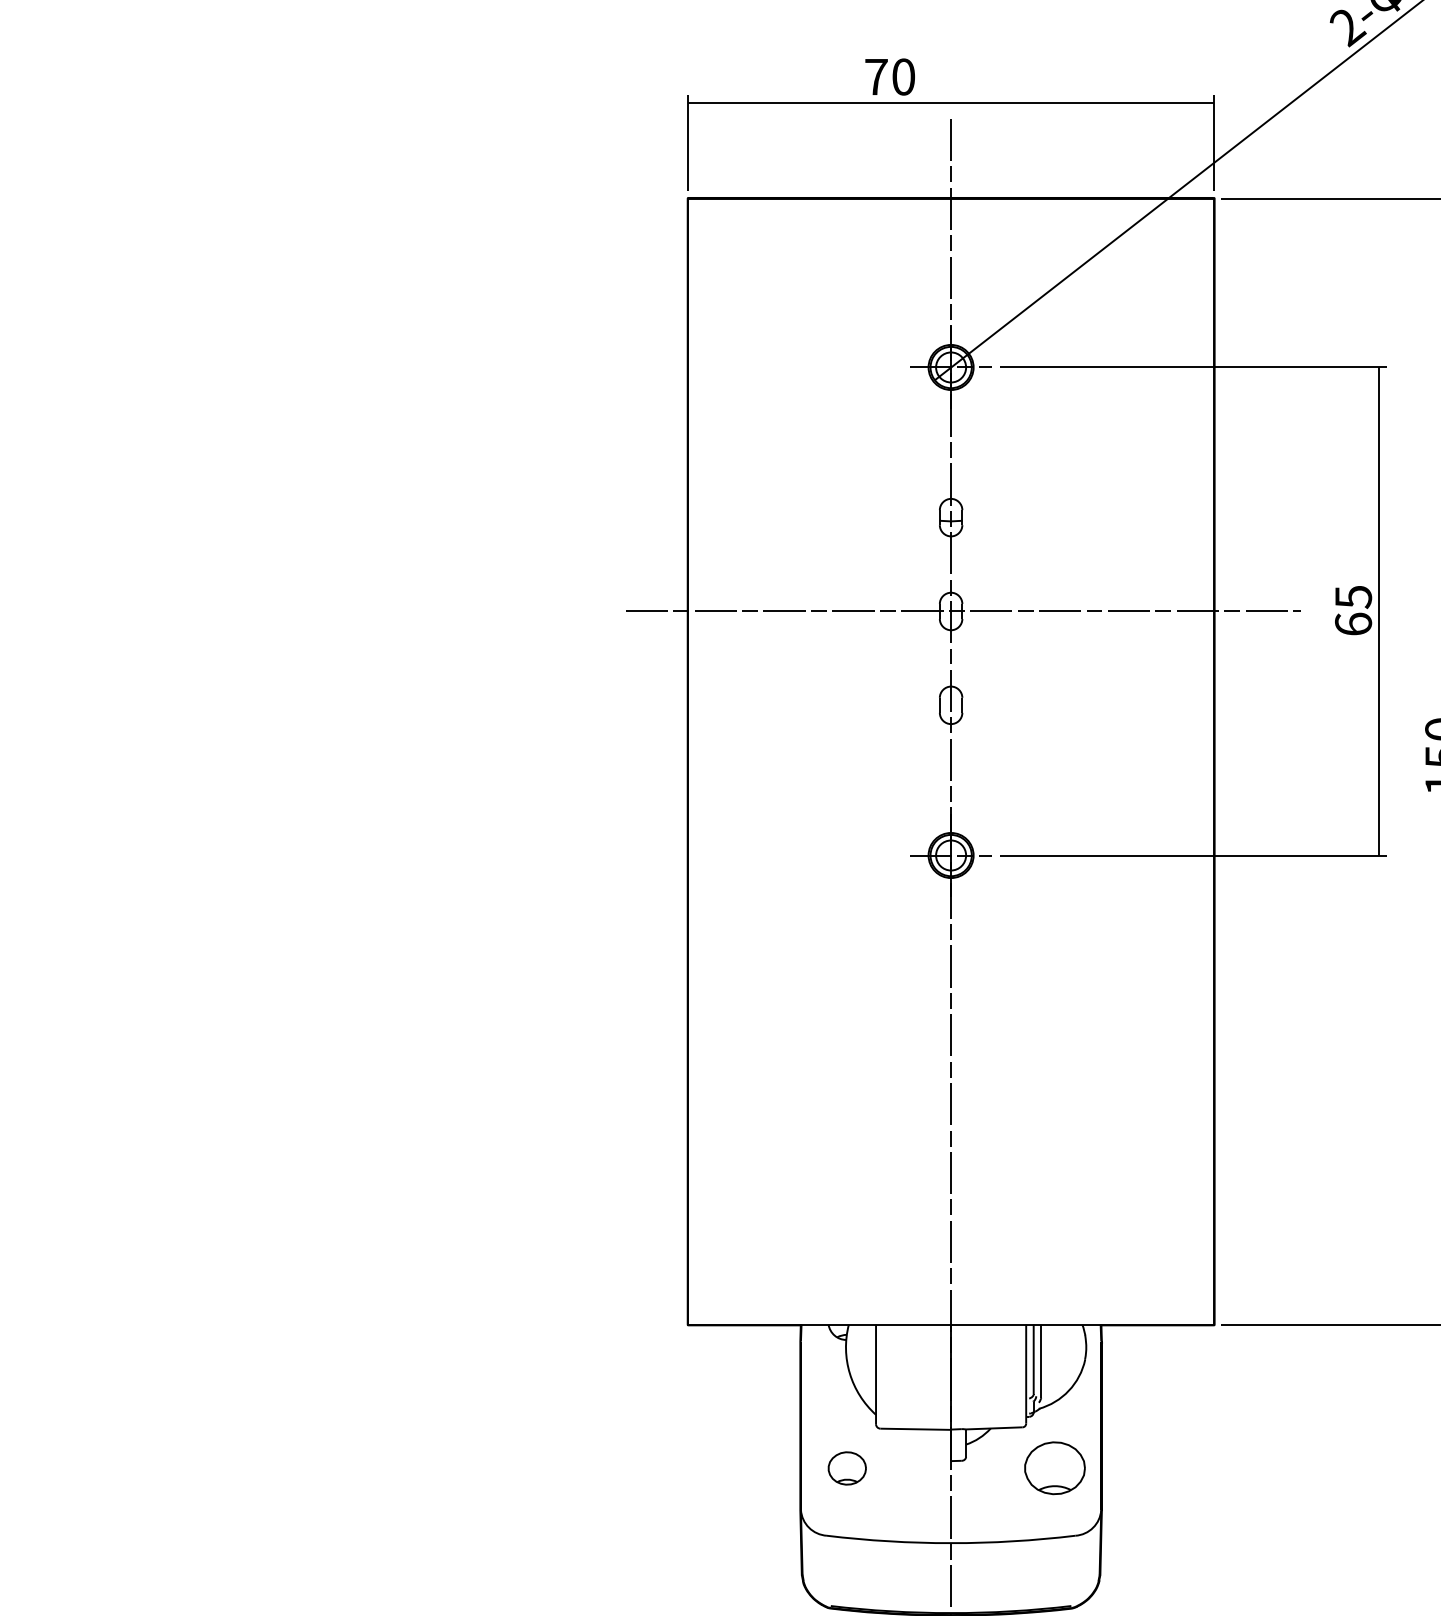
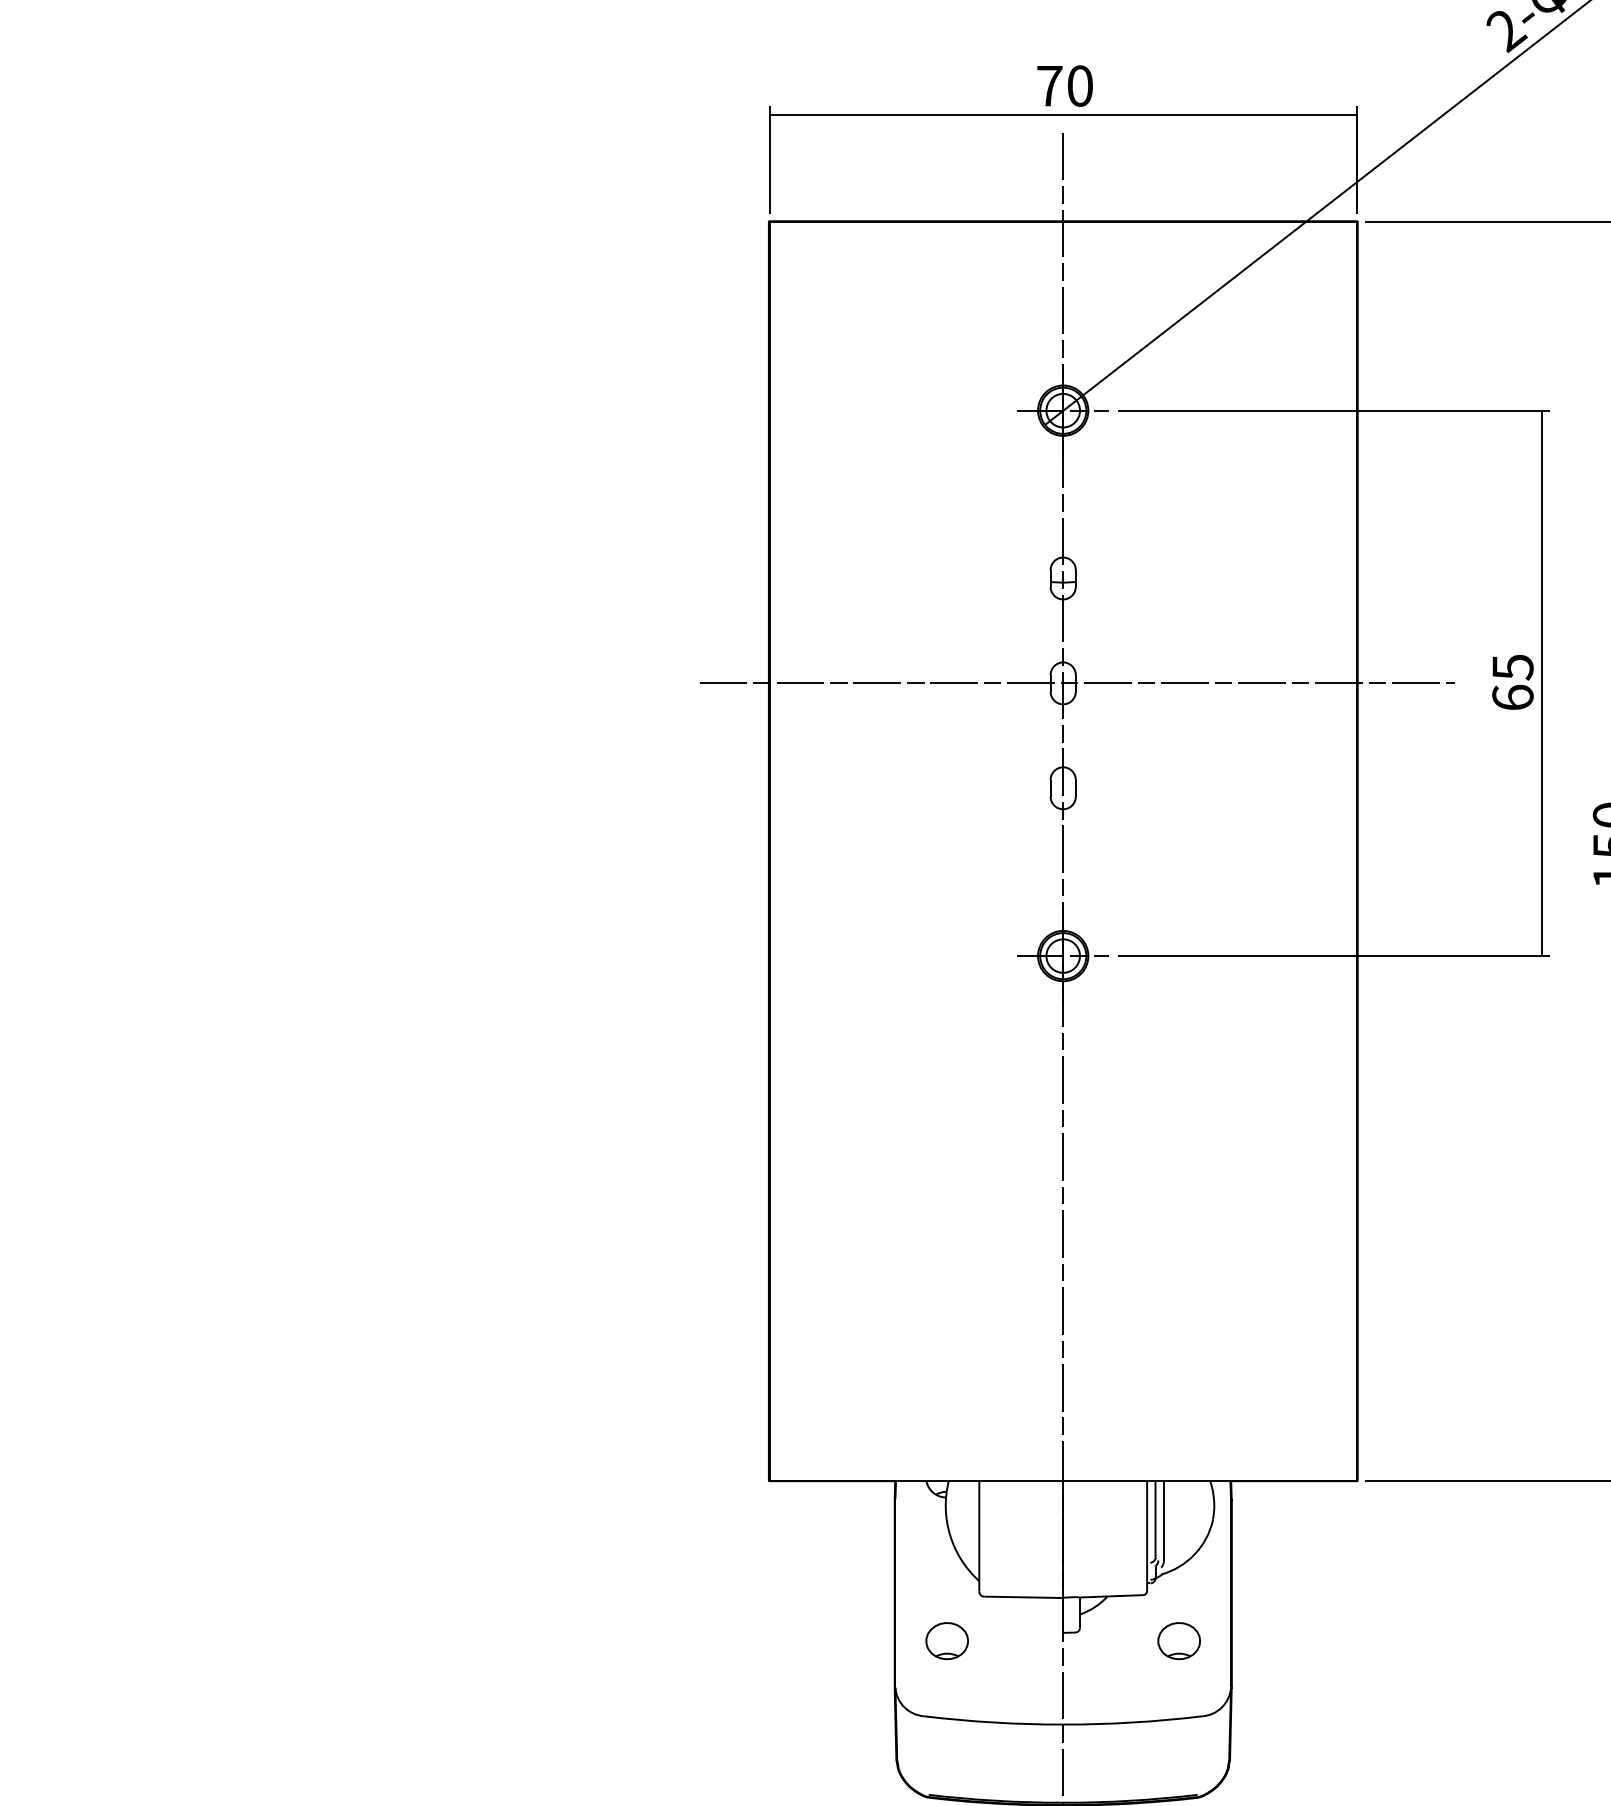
text: (889, 76) -> (1064, 85), moved
part: (1054, 1468) -> (1178, 1641), size x0.62

